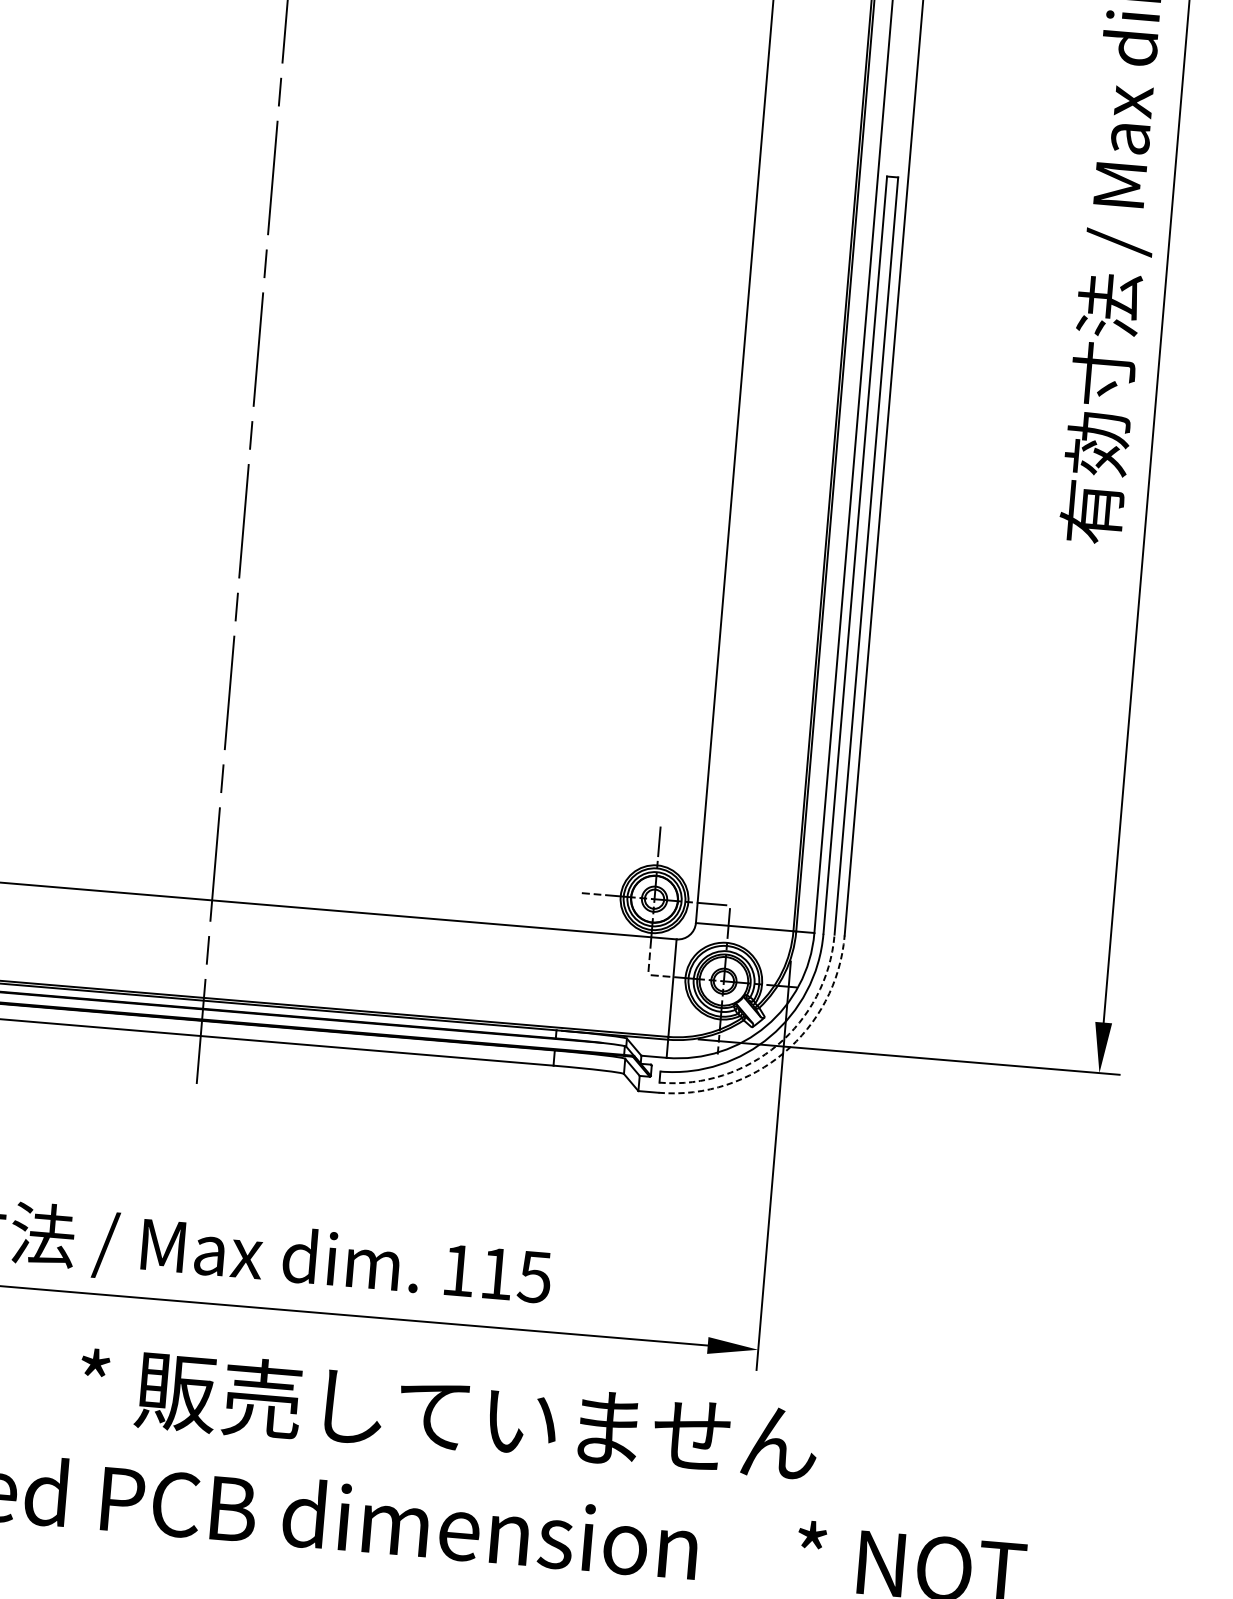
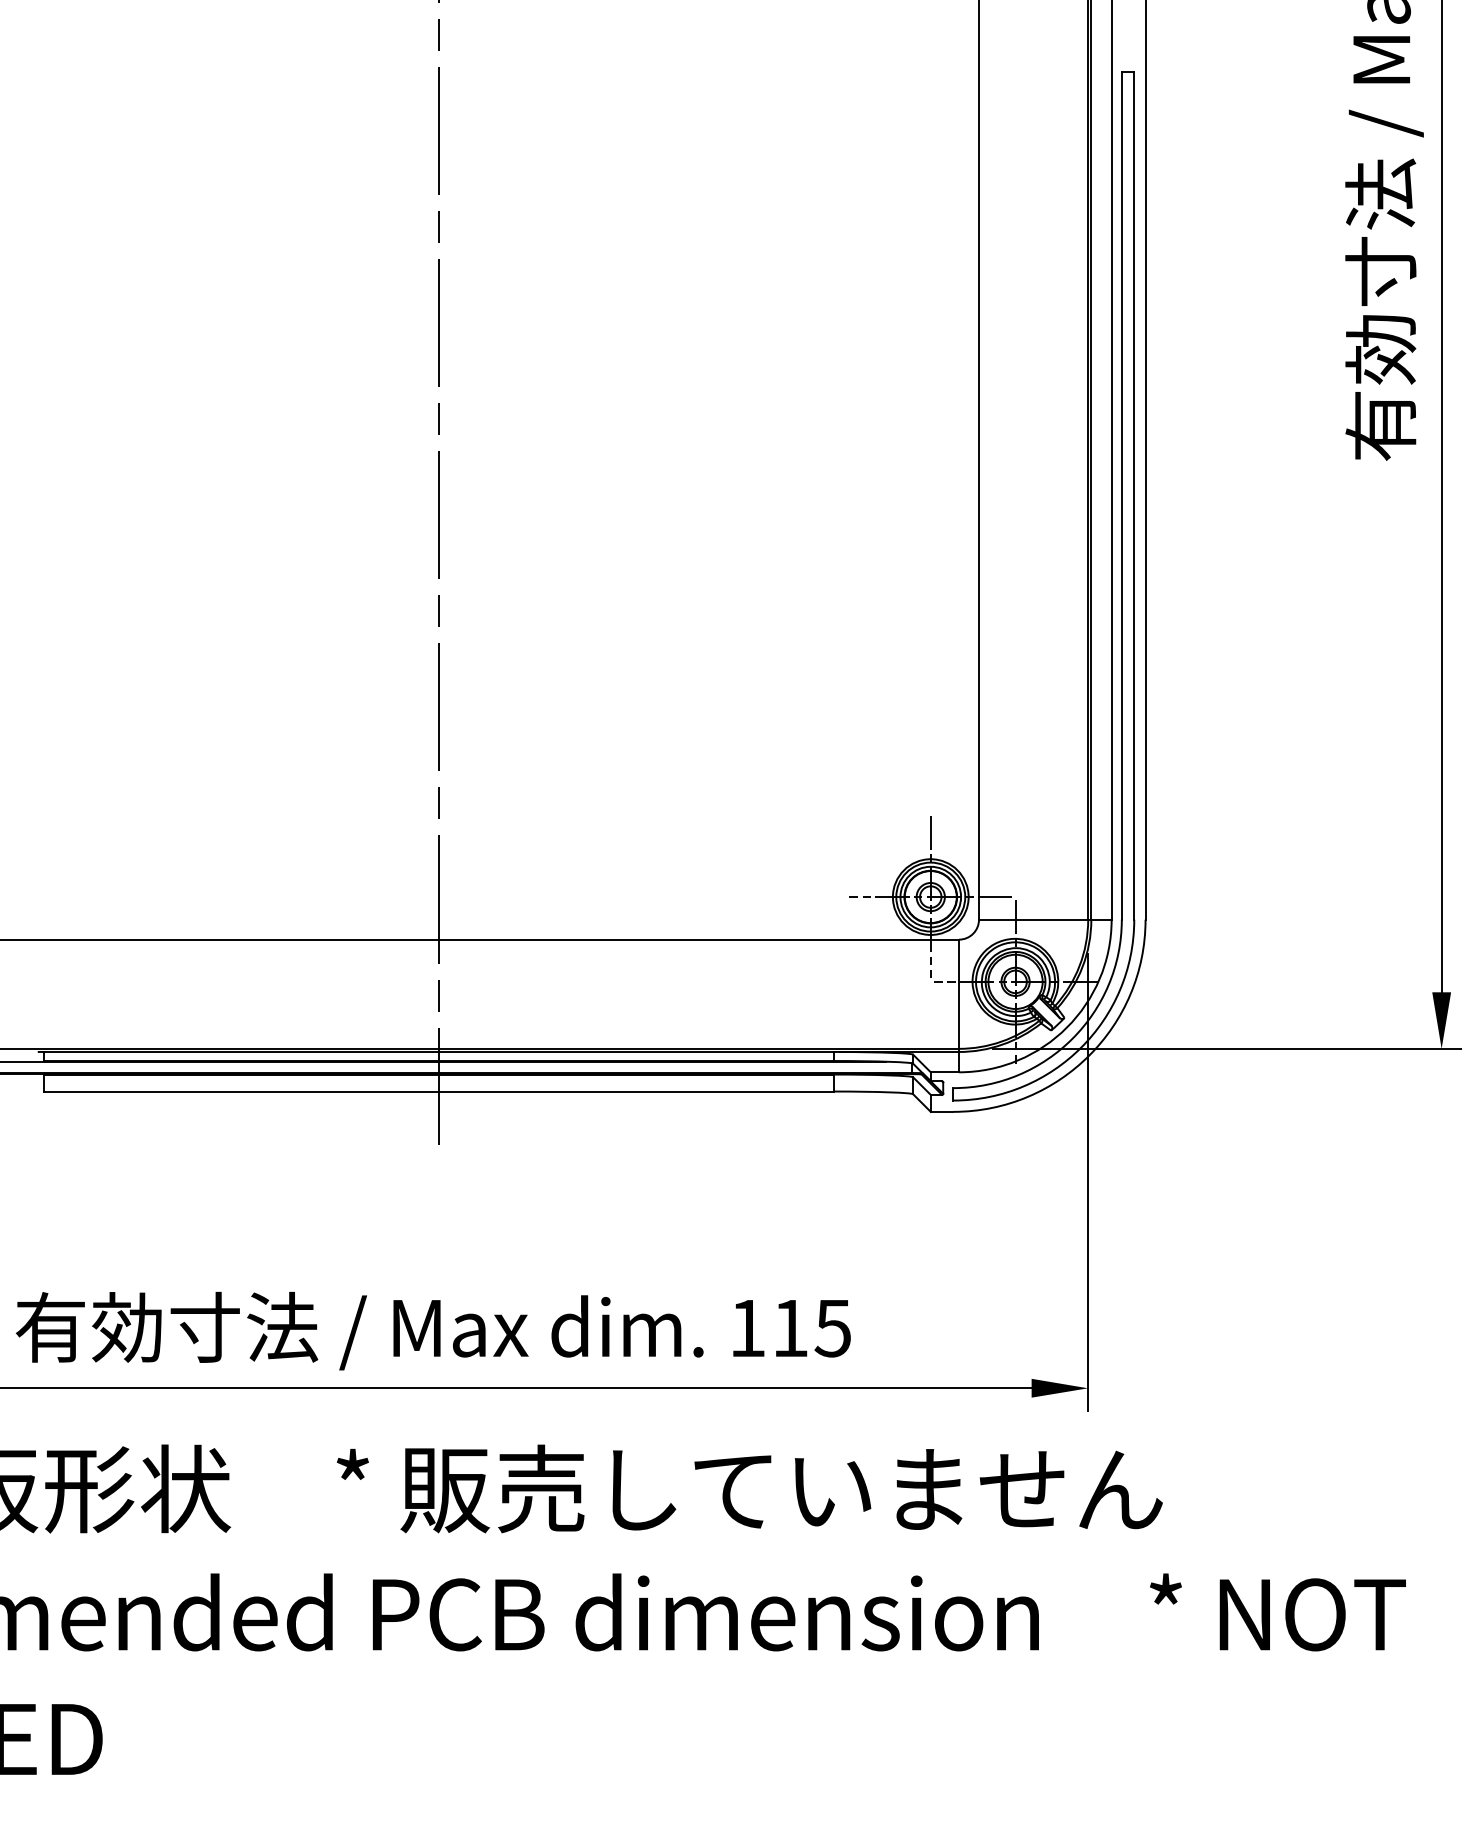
arc: (777, 1044) -> (1081, 1047), dashed -> solid
arc: (784, 1052) -> (1089, 1055), dashed -> solid

